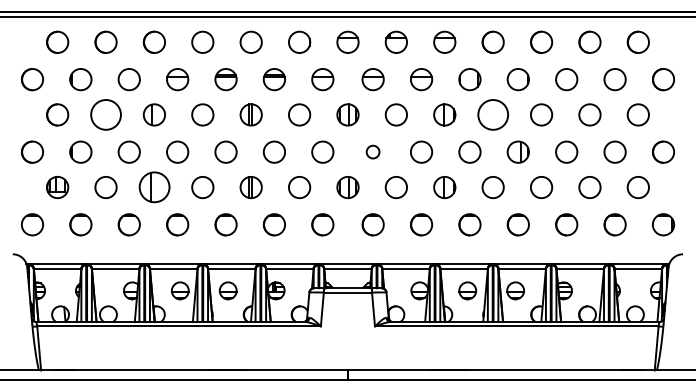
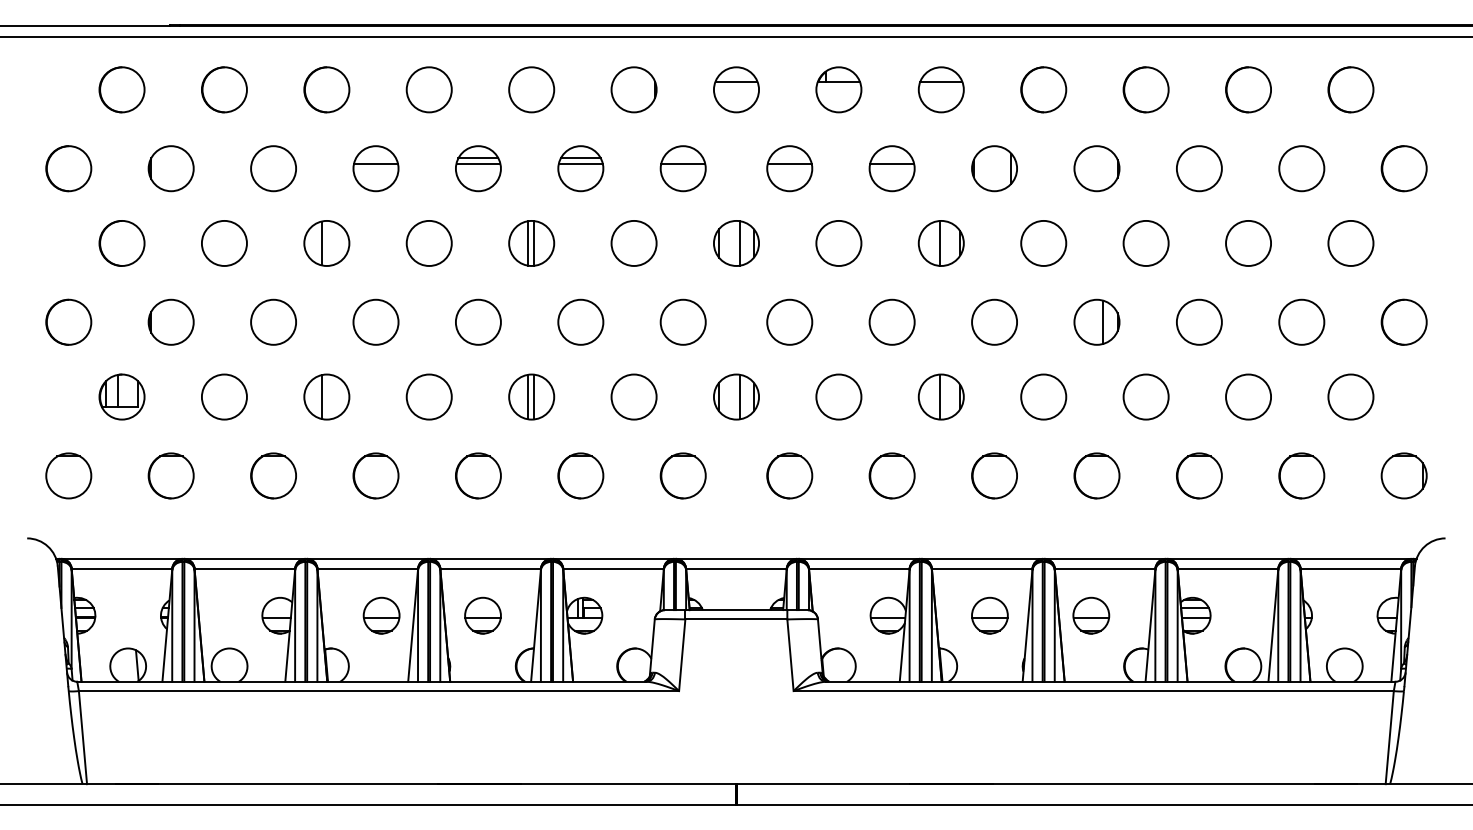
circle: (105, 114) -> (223, 242), size x0.71
circle: (492, 114) -> (1042, 242), size x0.71
circle: (372, 151) -> (788, 320), size x1.67
part: (153, 187) -> (324, 397), size x0.71

